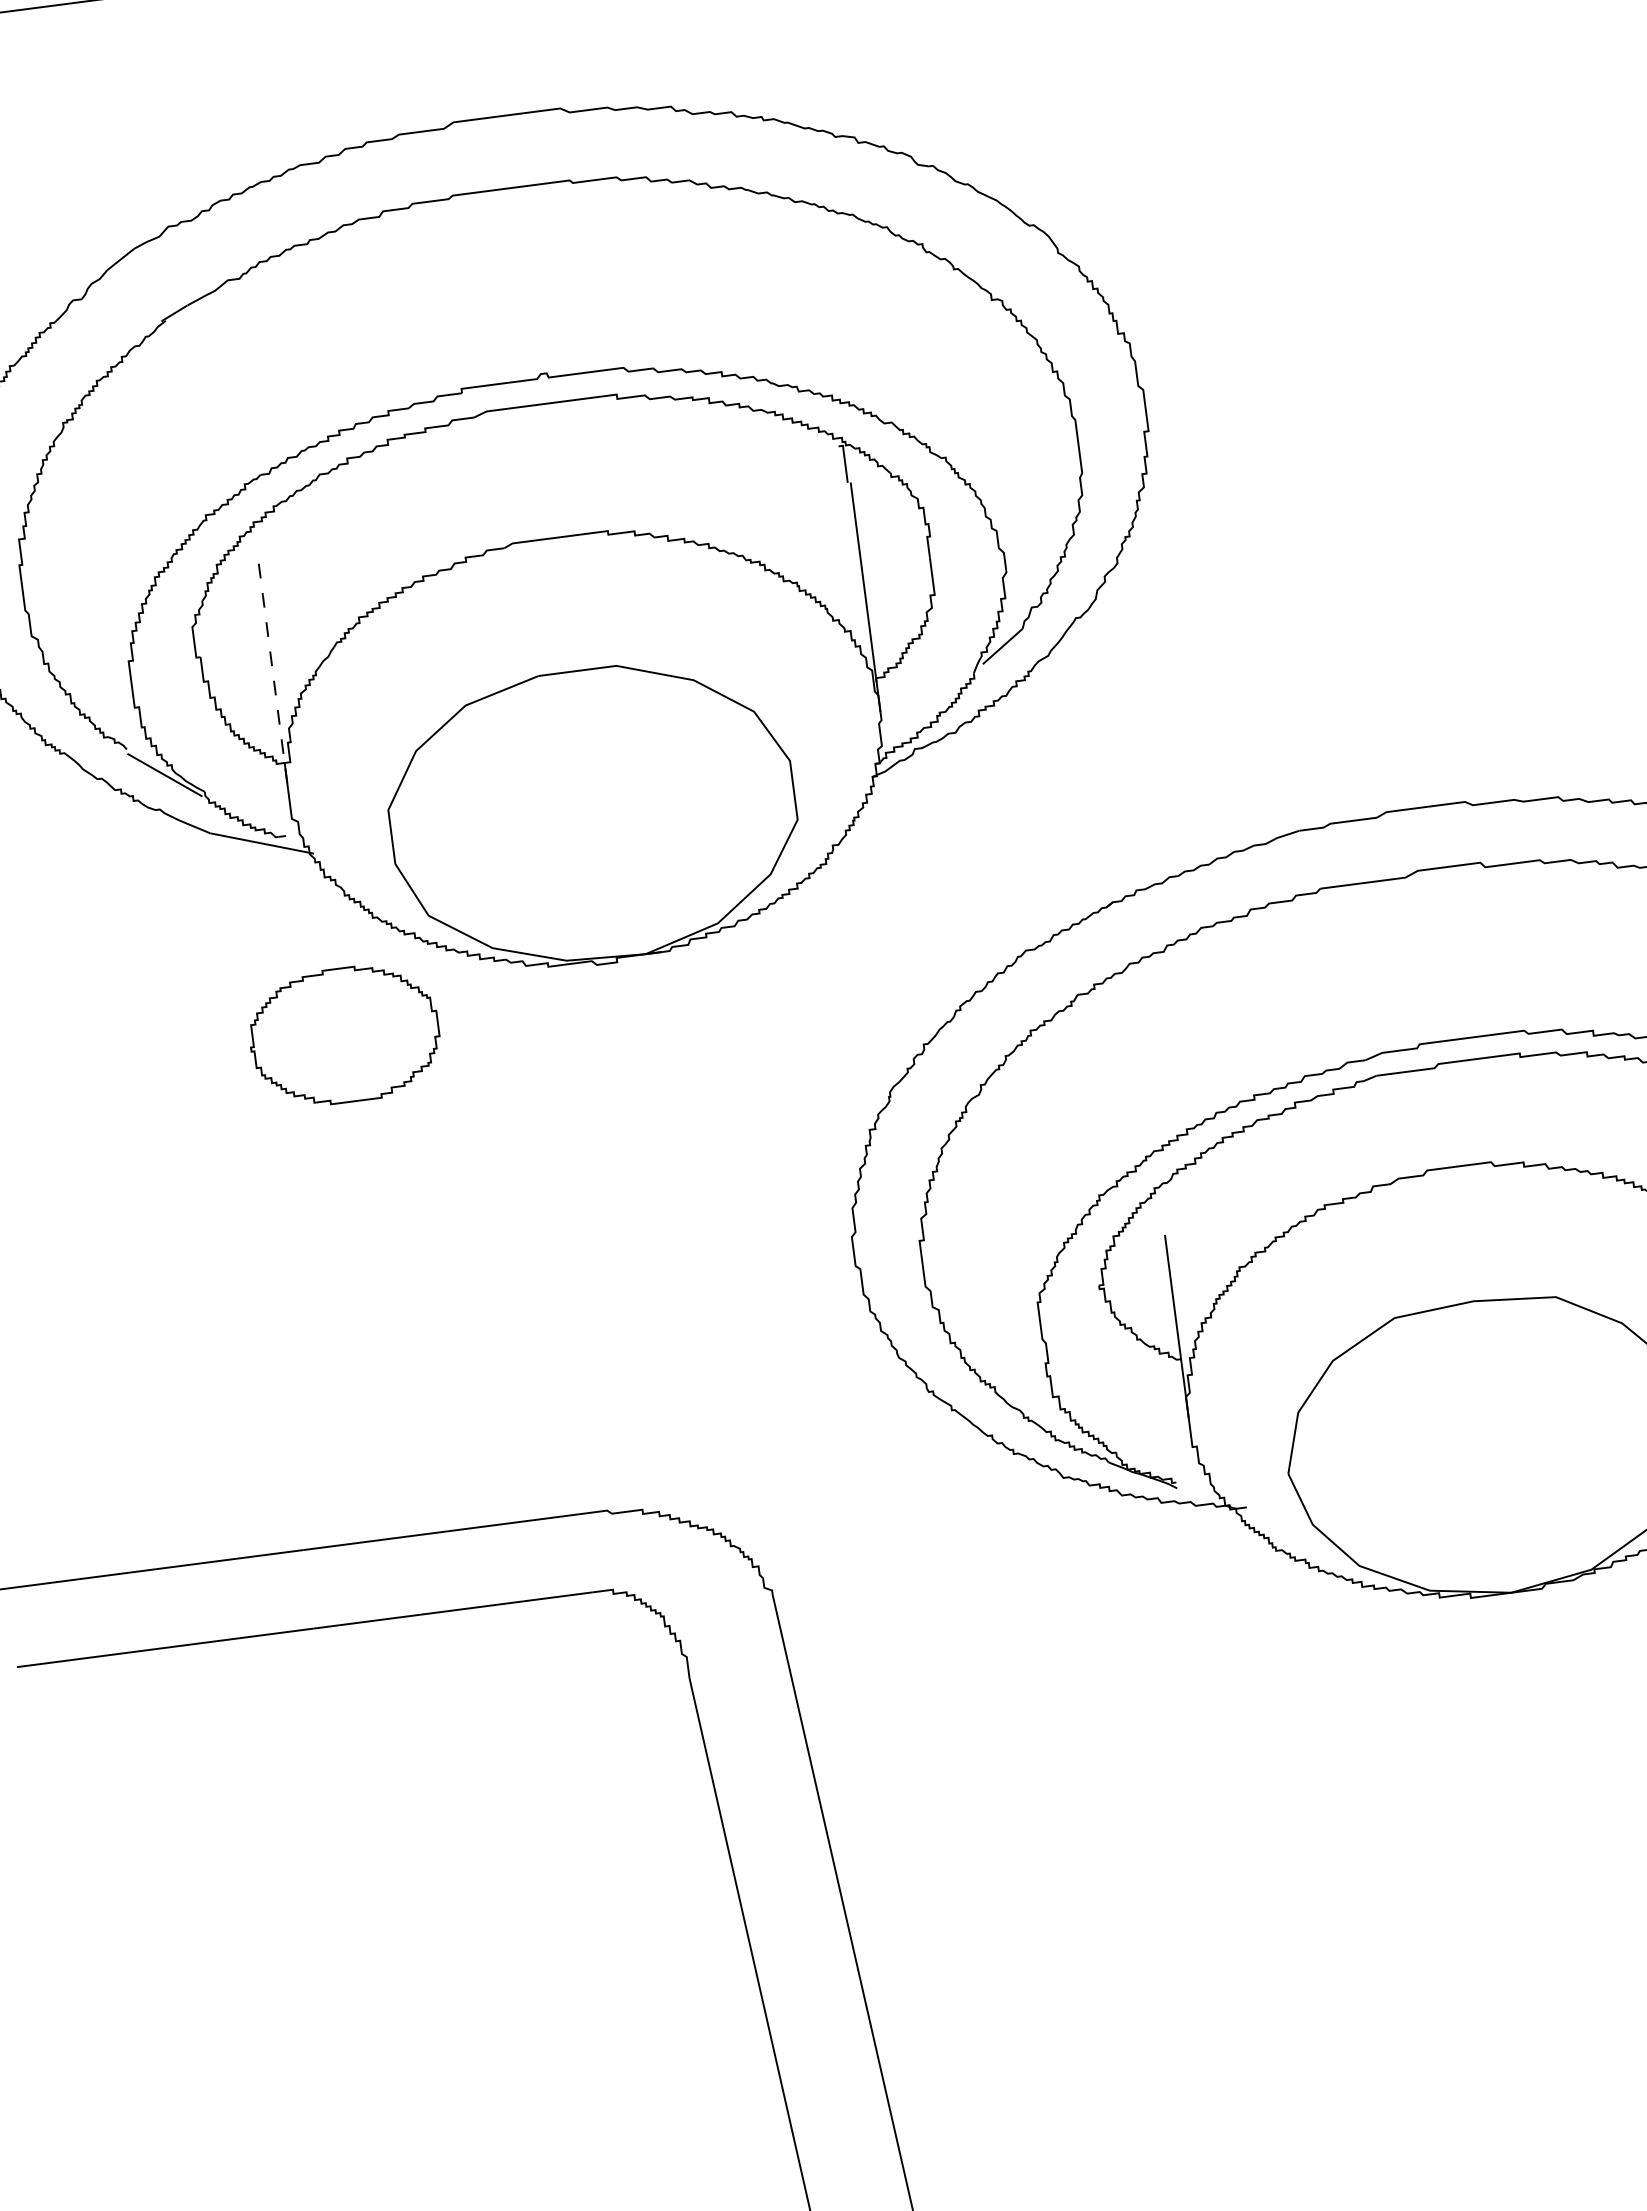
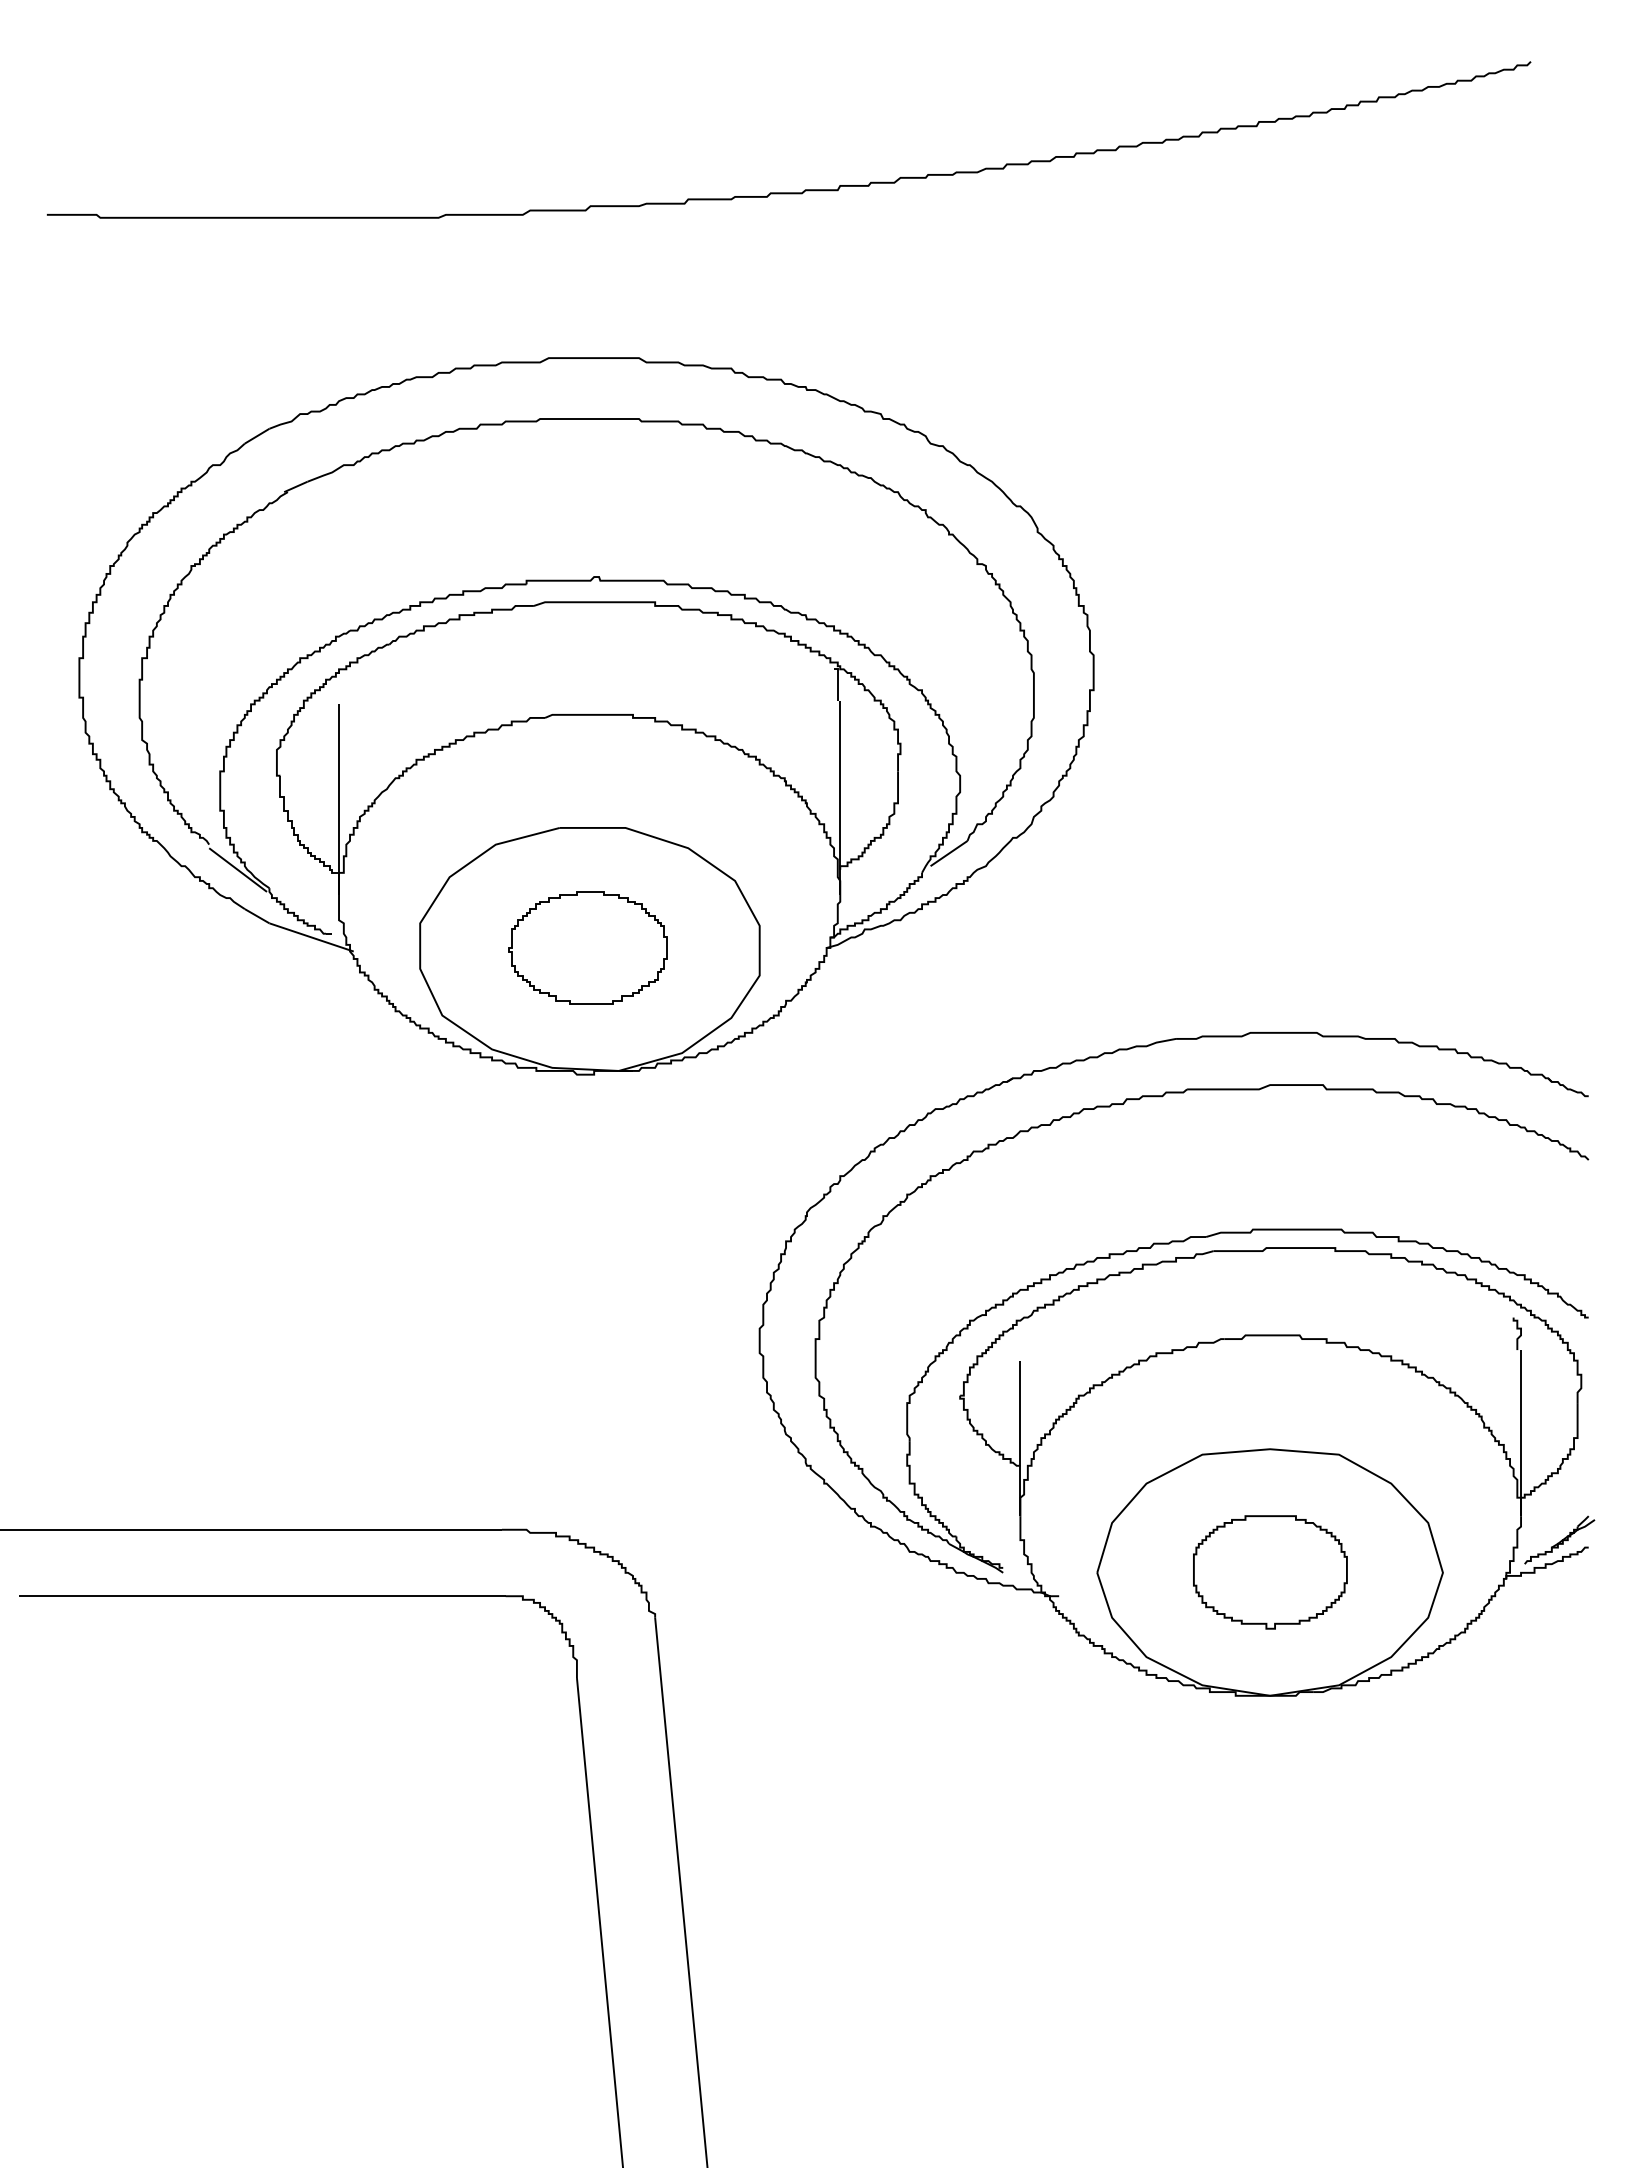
line: (274, 677) -> (339, 800), dashed -> solid
part: (343, 1034) -> (587, 947), moved
part: (1493, 1446) -> (1270, 1572), added

